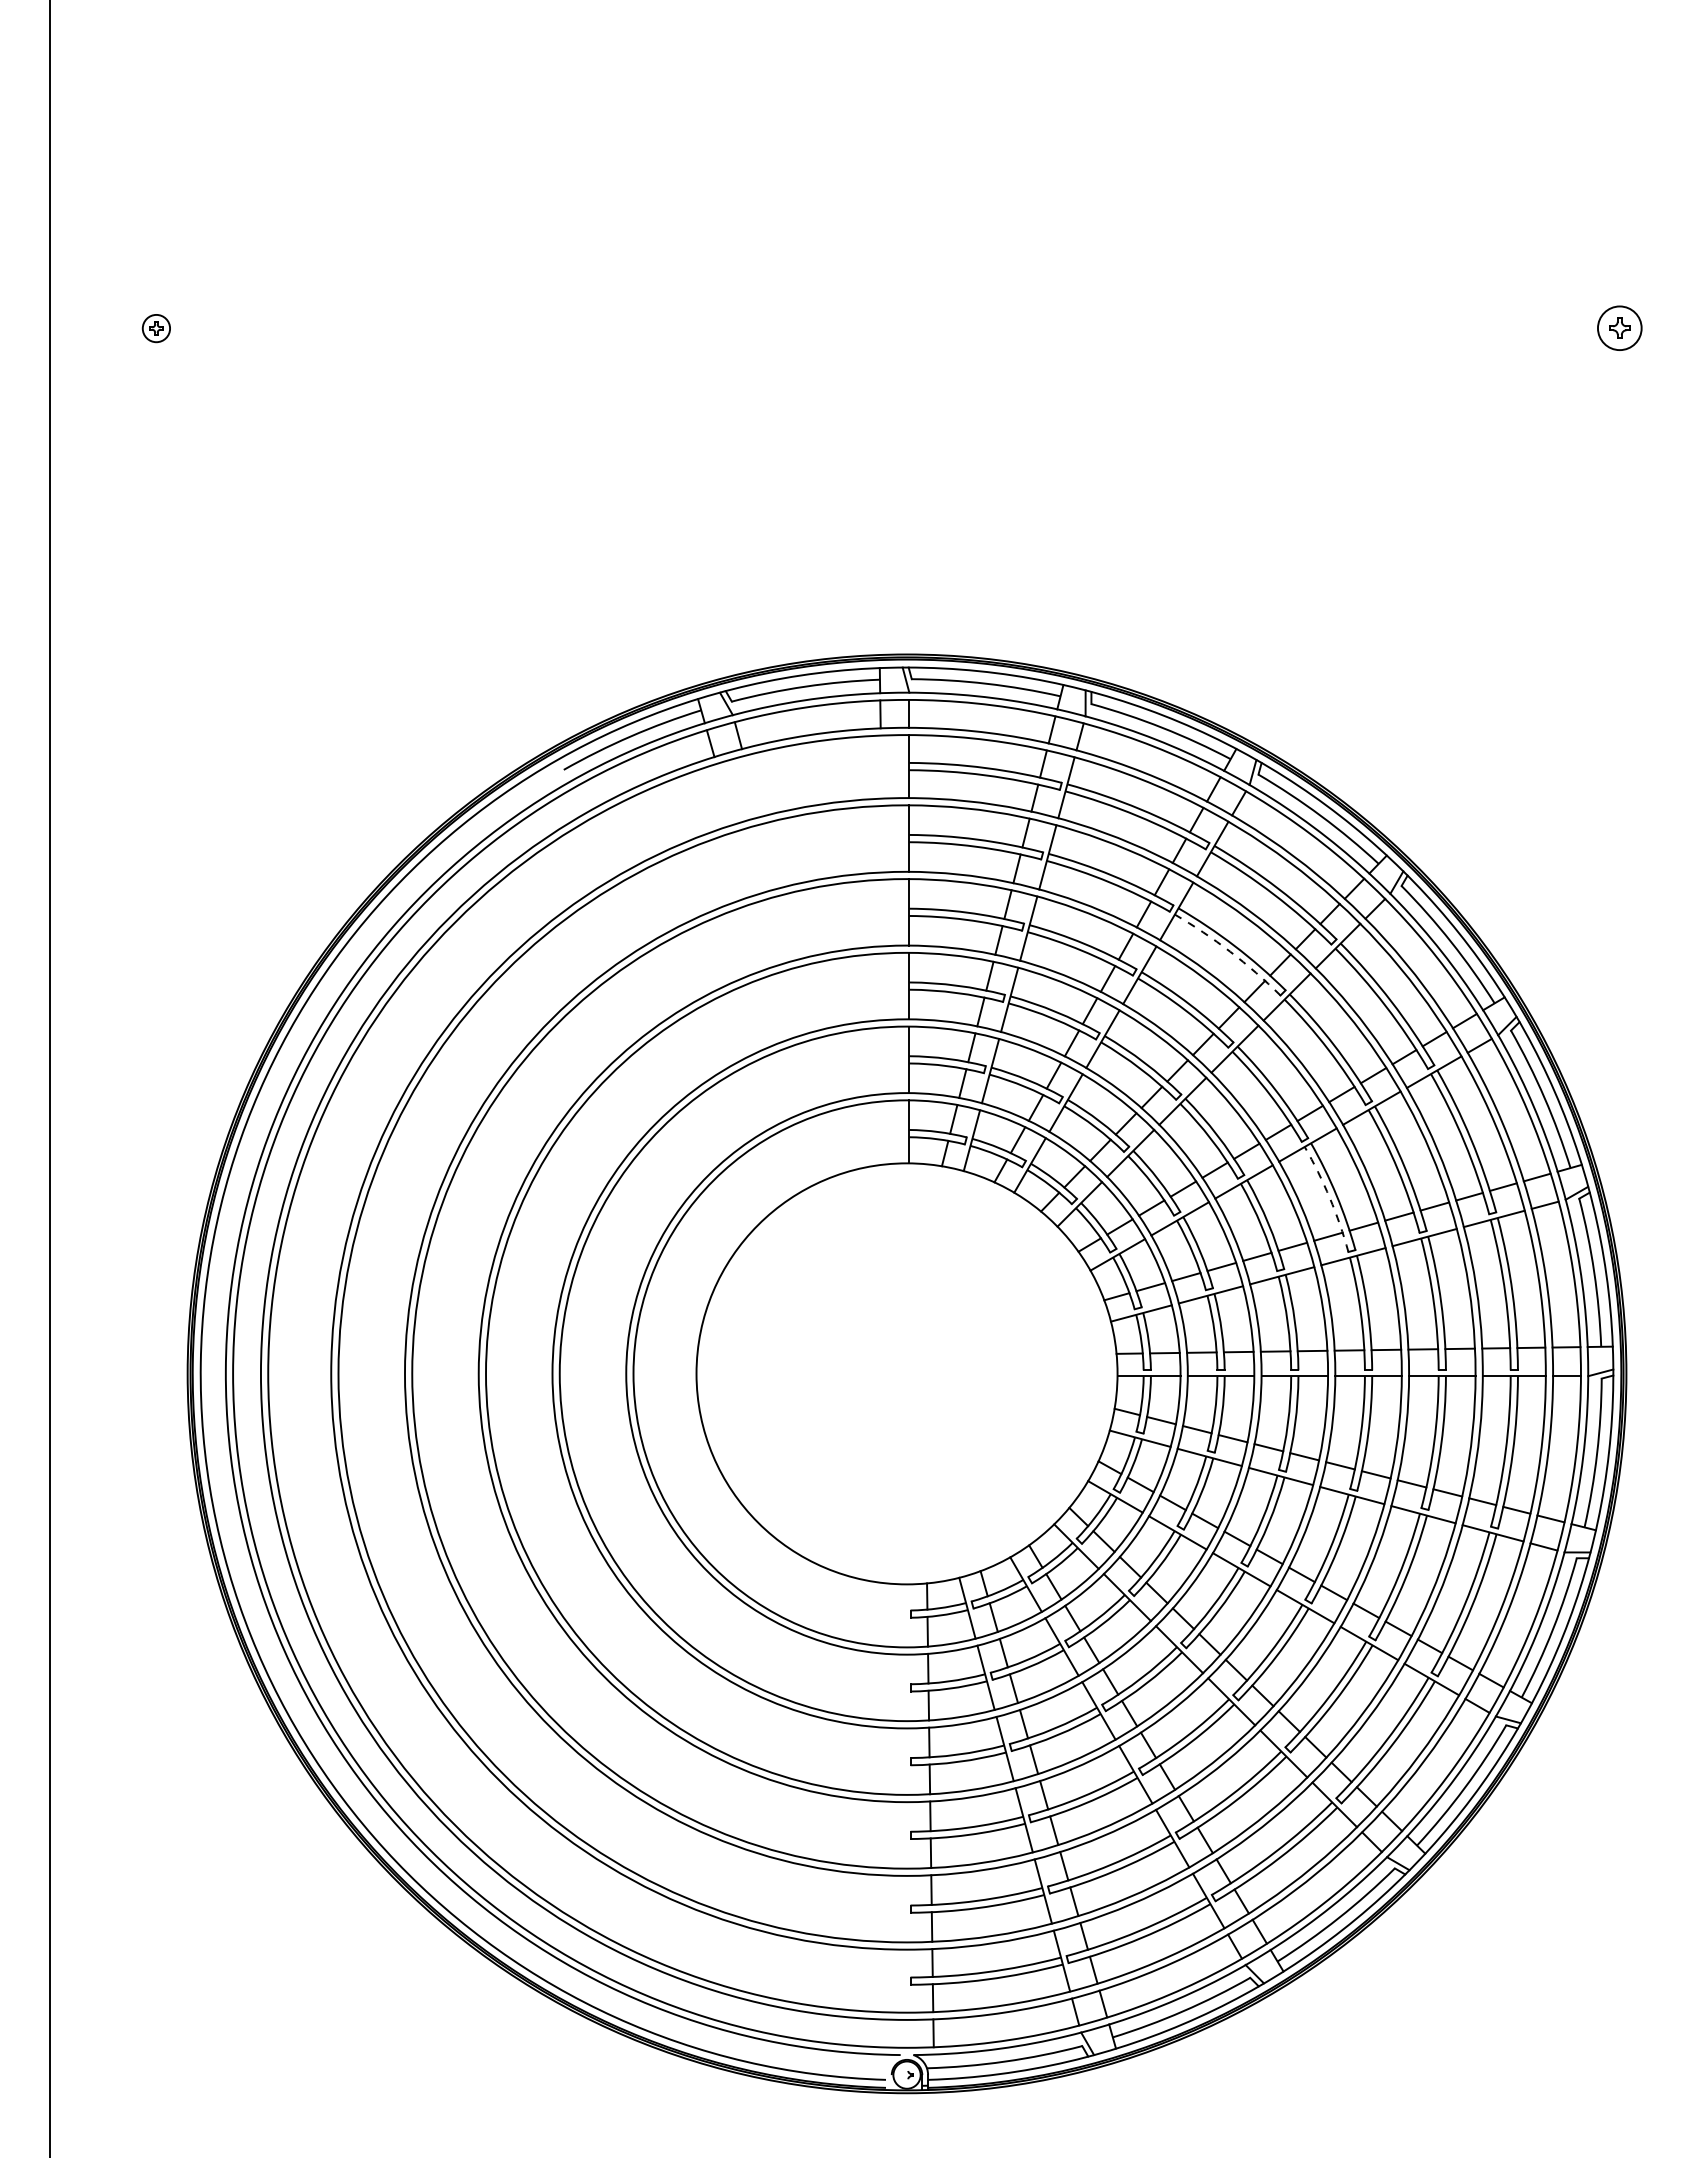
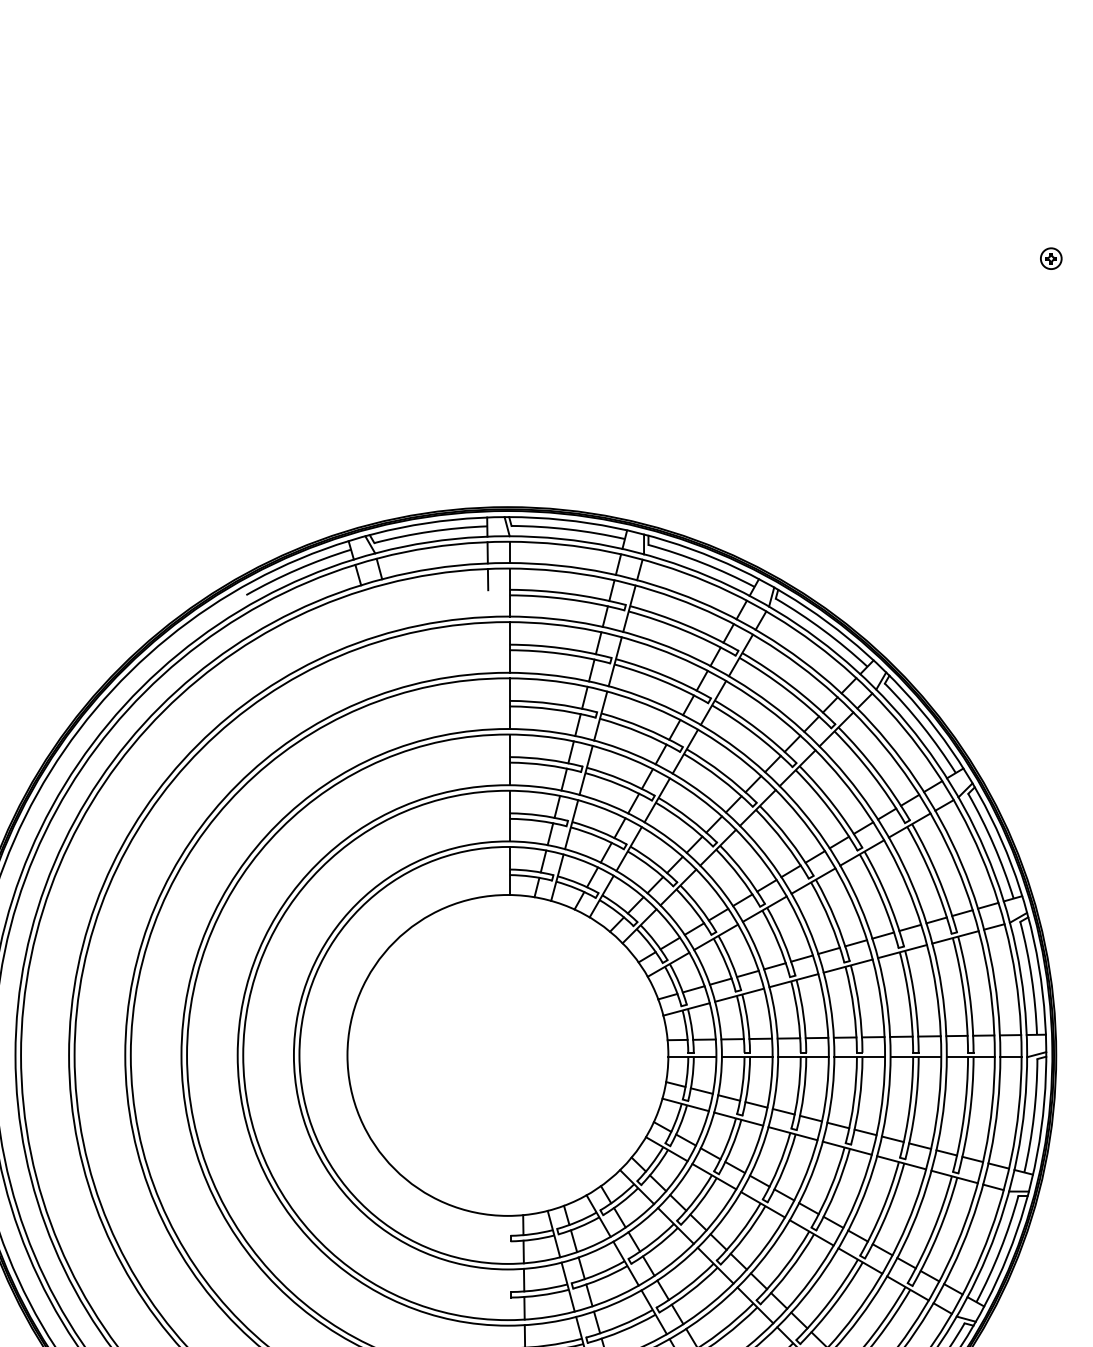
part: (1619, 328) -> (1050, 258), size x0.62
line: (880, 749) -> (487, 579), added
arc: (1230, 951) -> (754, 733), dashed -> solid
arc: (1329, 1198) -> (829, 921), dashed -> solid

